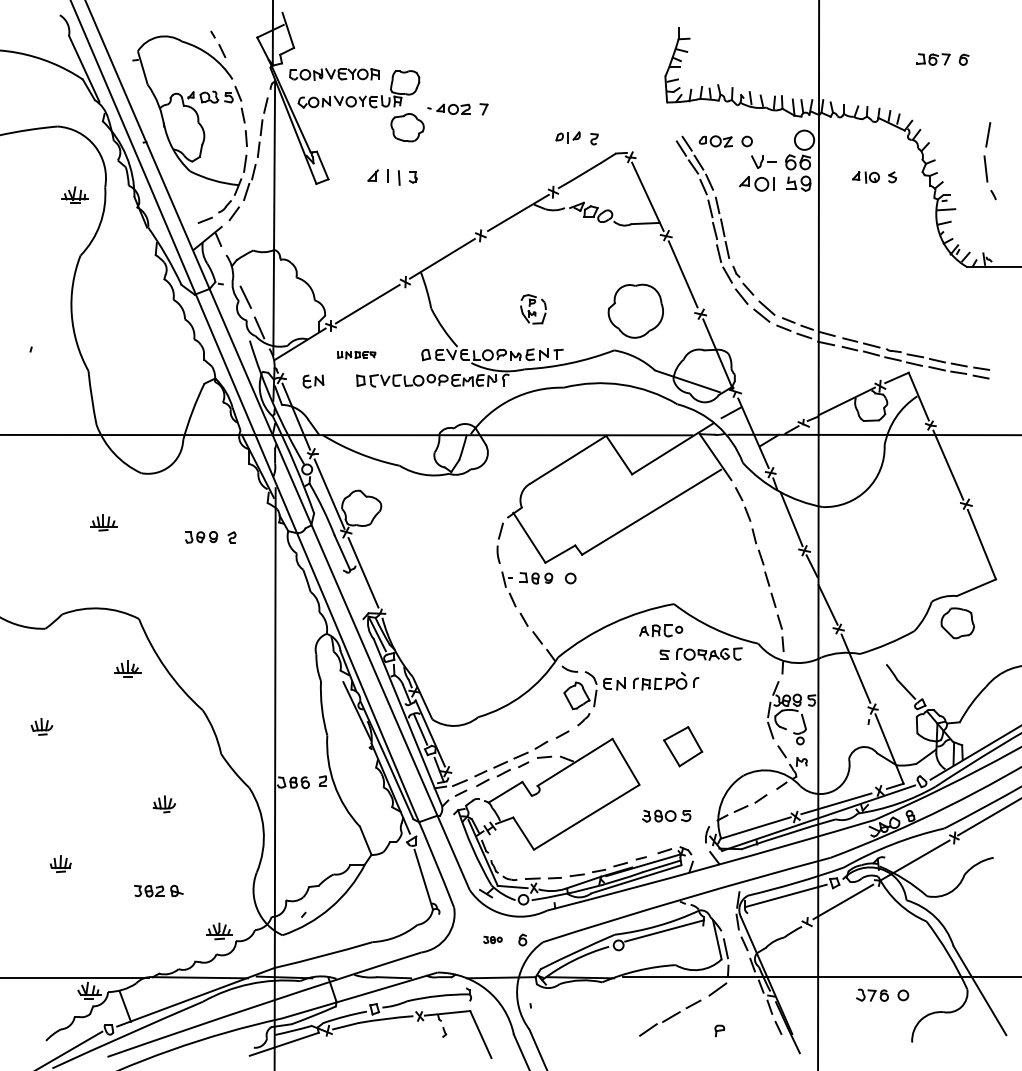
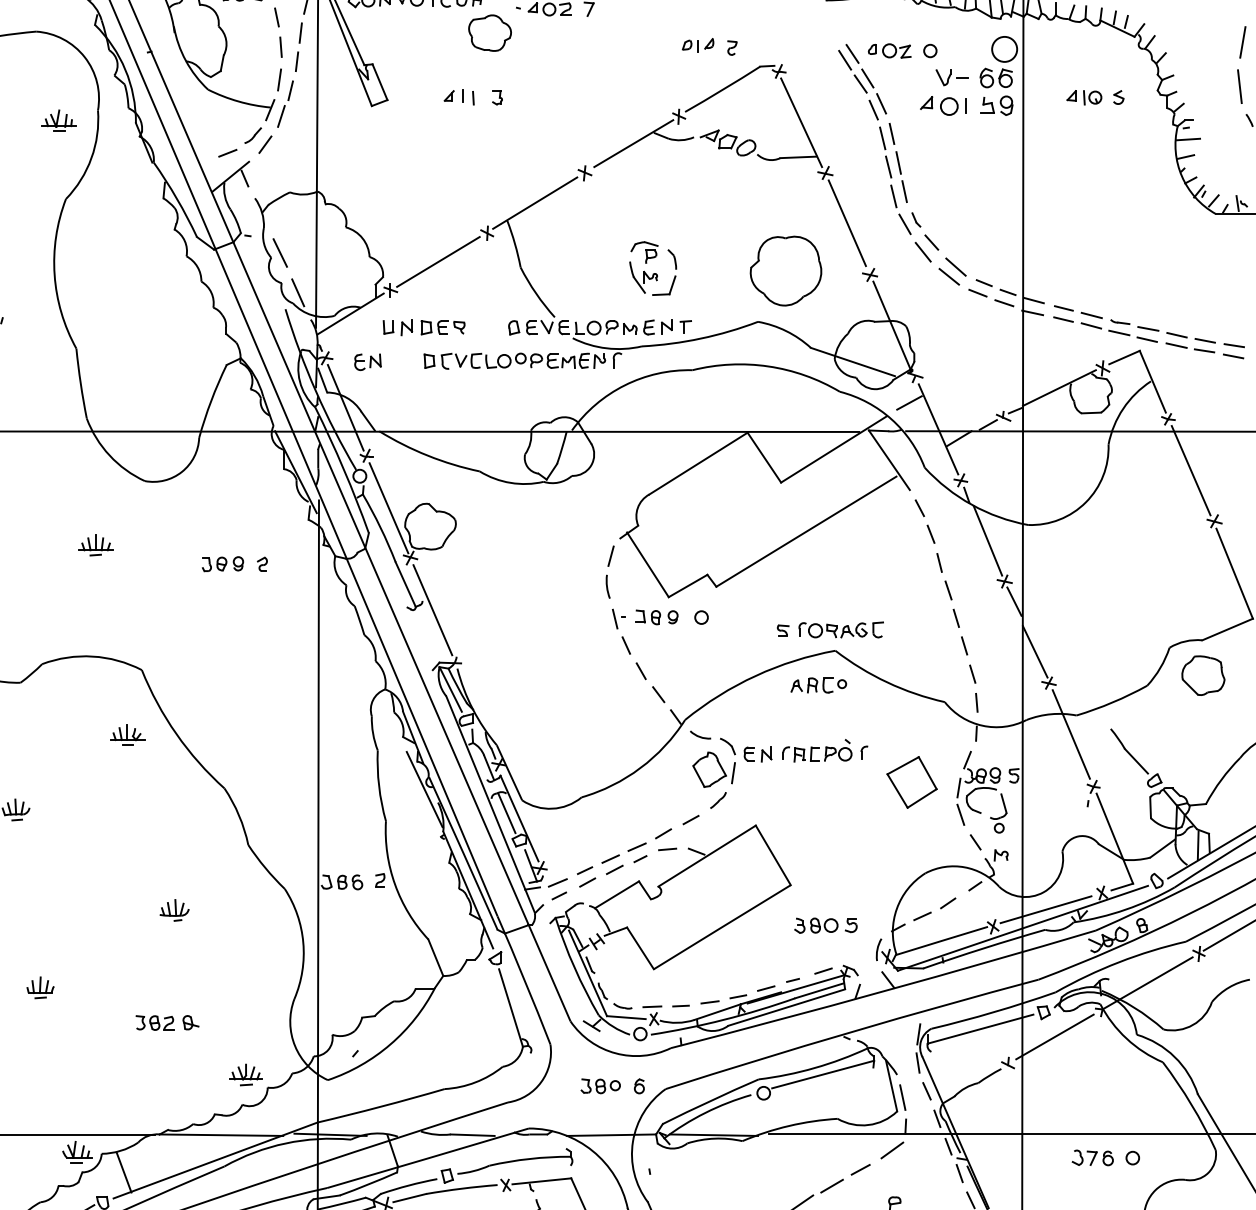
part: (383, 177) -> (458, 97), size x0.71
part: (533, 309) -> (653, 268), size x1.43
part: (356, 354) -> (423, 327), size x1.67
part: (700, 653) -> (829, 629), moved
part: (683, 746) -> (912, 782), moved
part: (492, 939) -> (600, 1085), size x1.67

